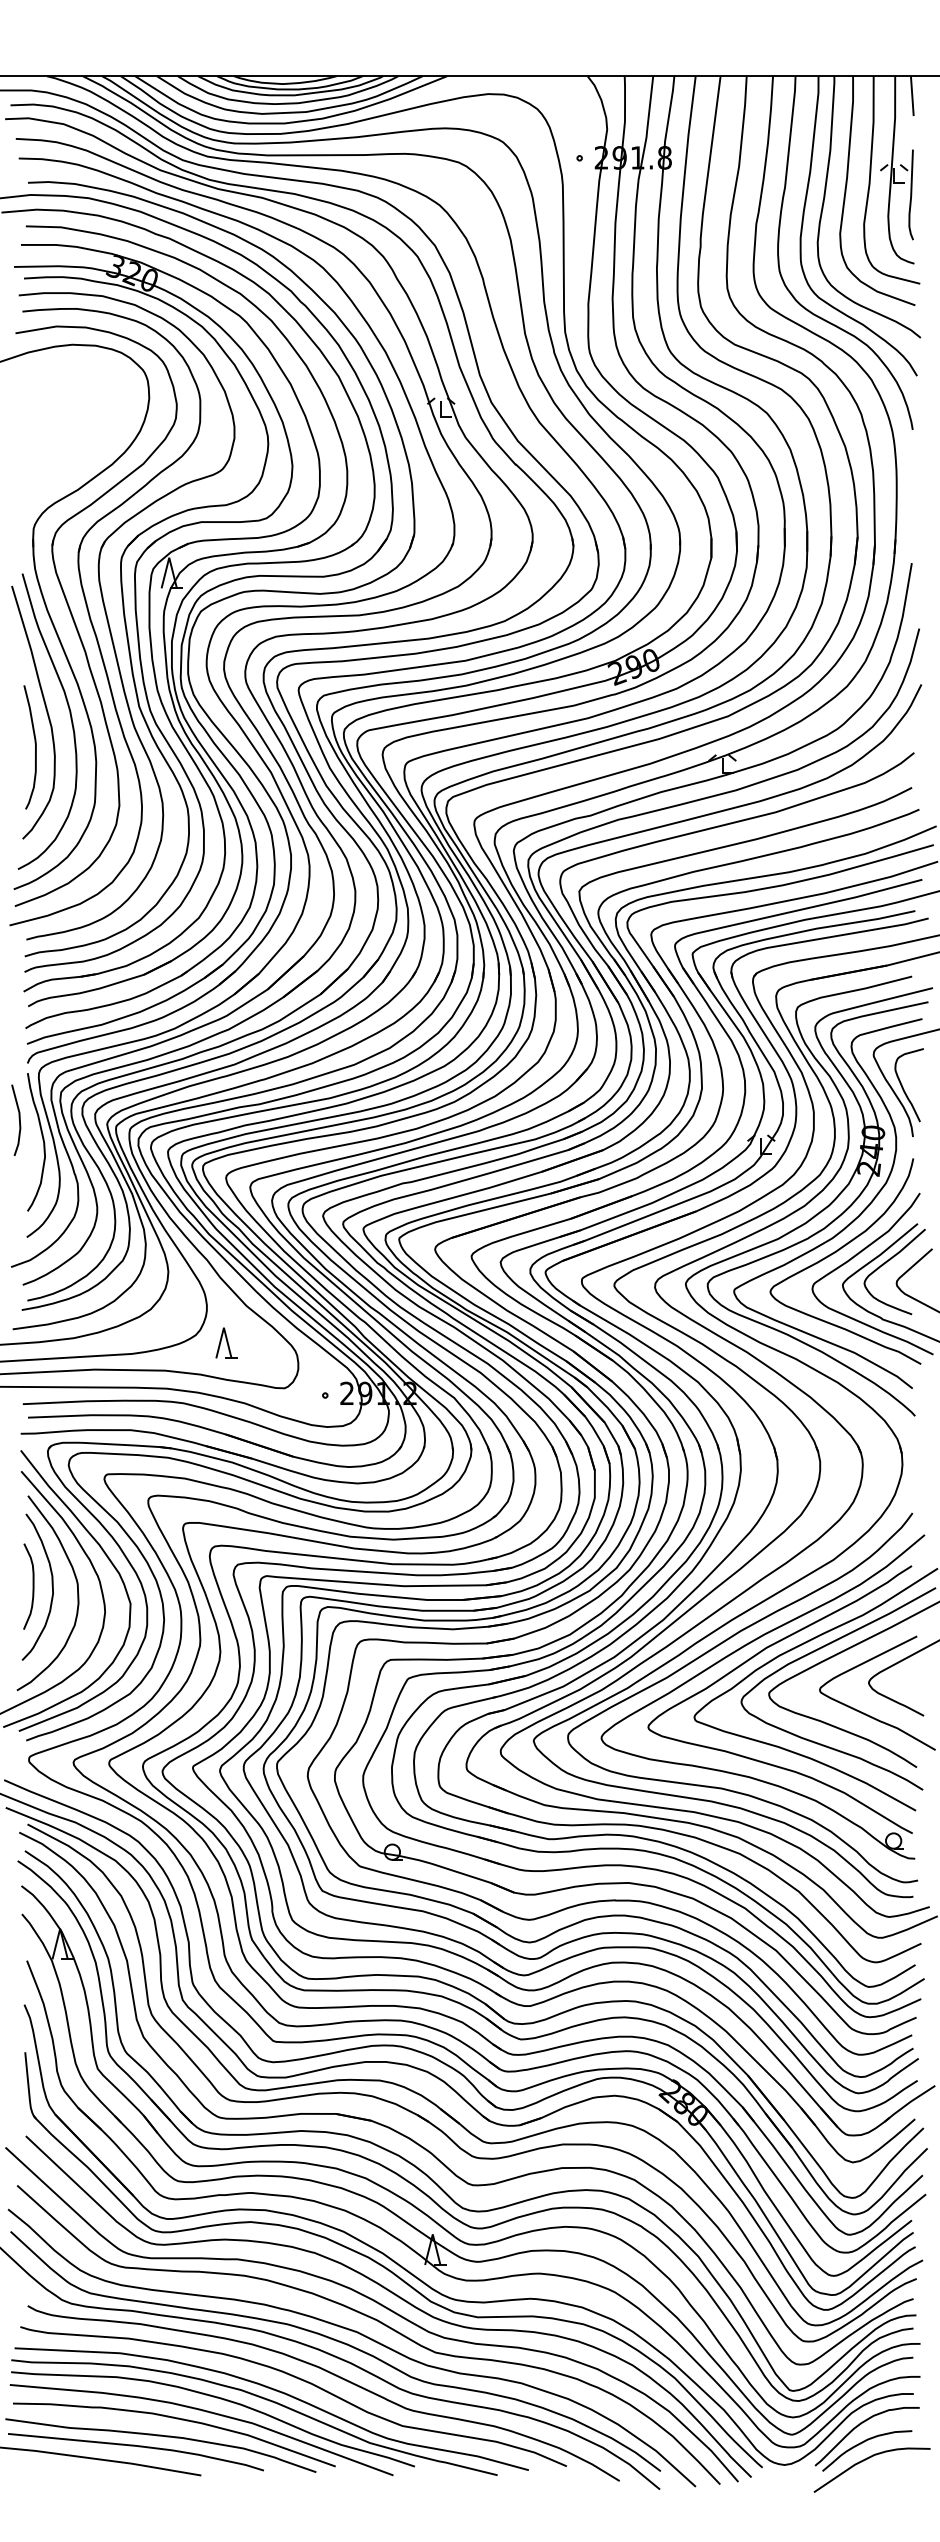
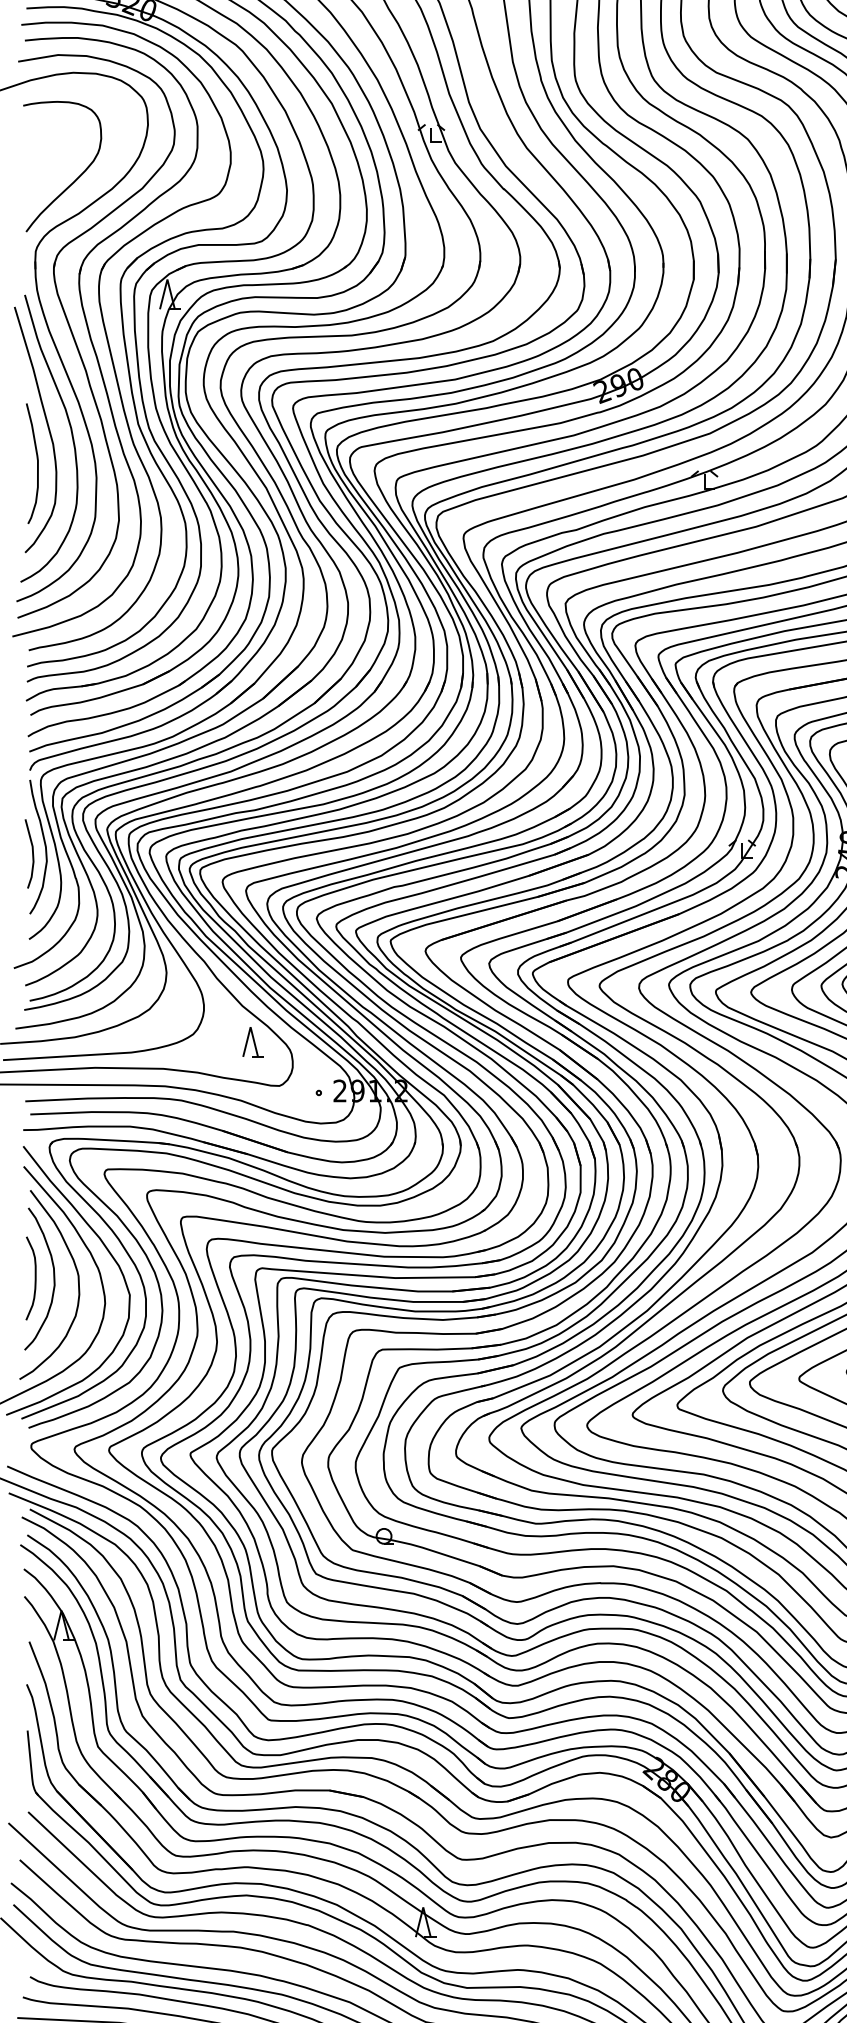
curve: (74, 454) -> (75, 179), added
line: (18, 1118) -> (31, 852), moved
part: (226, 1342) -> (253, 1041), moved

